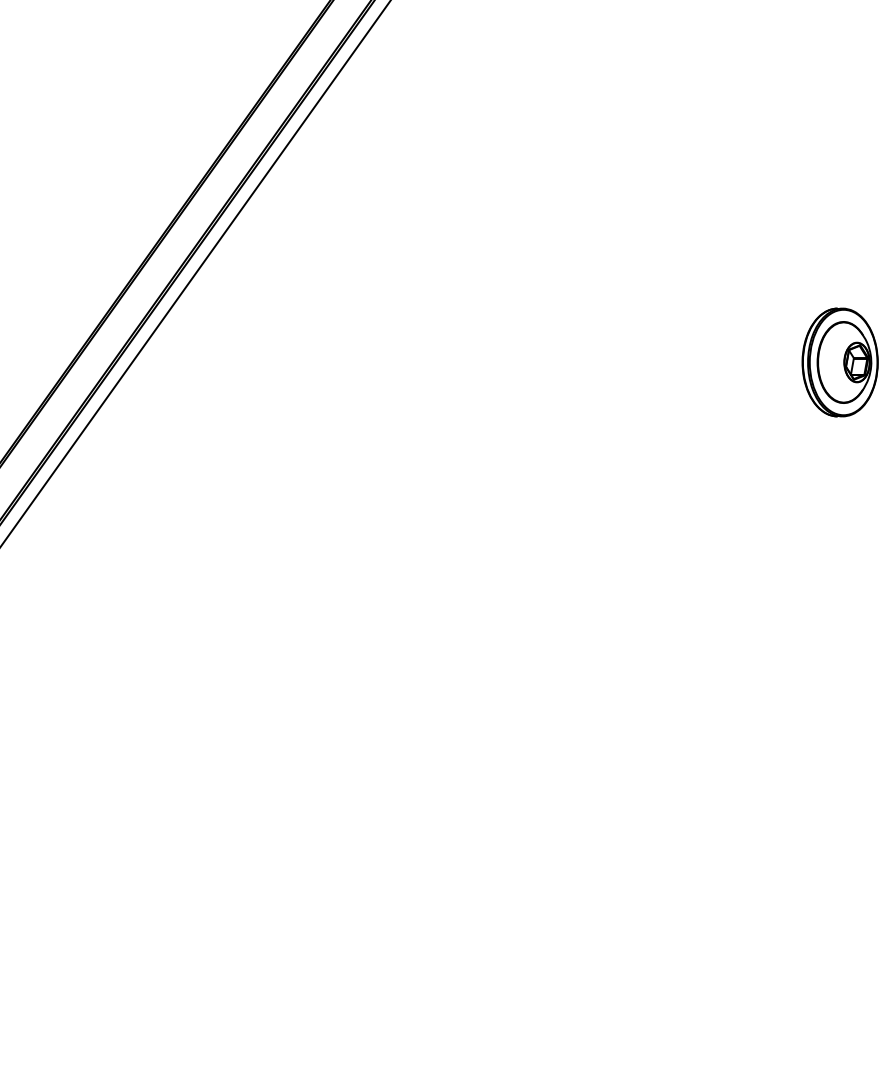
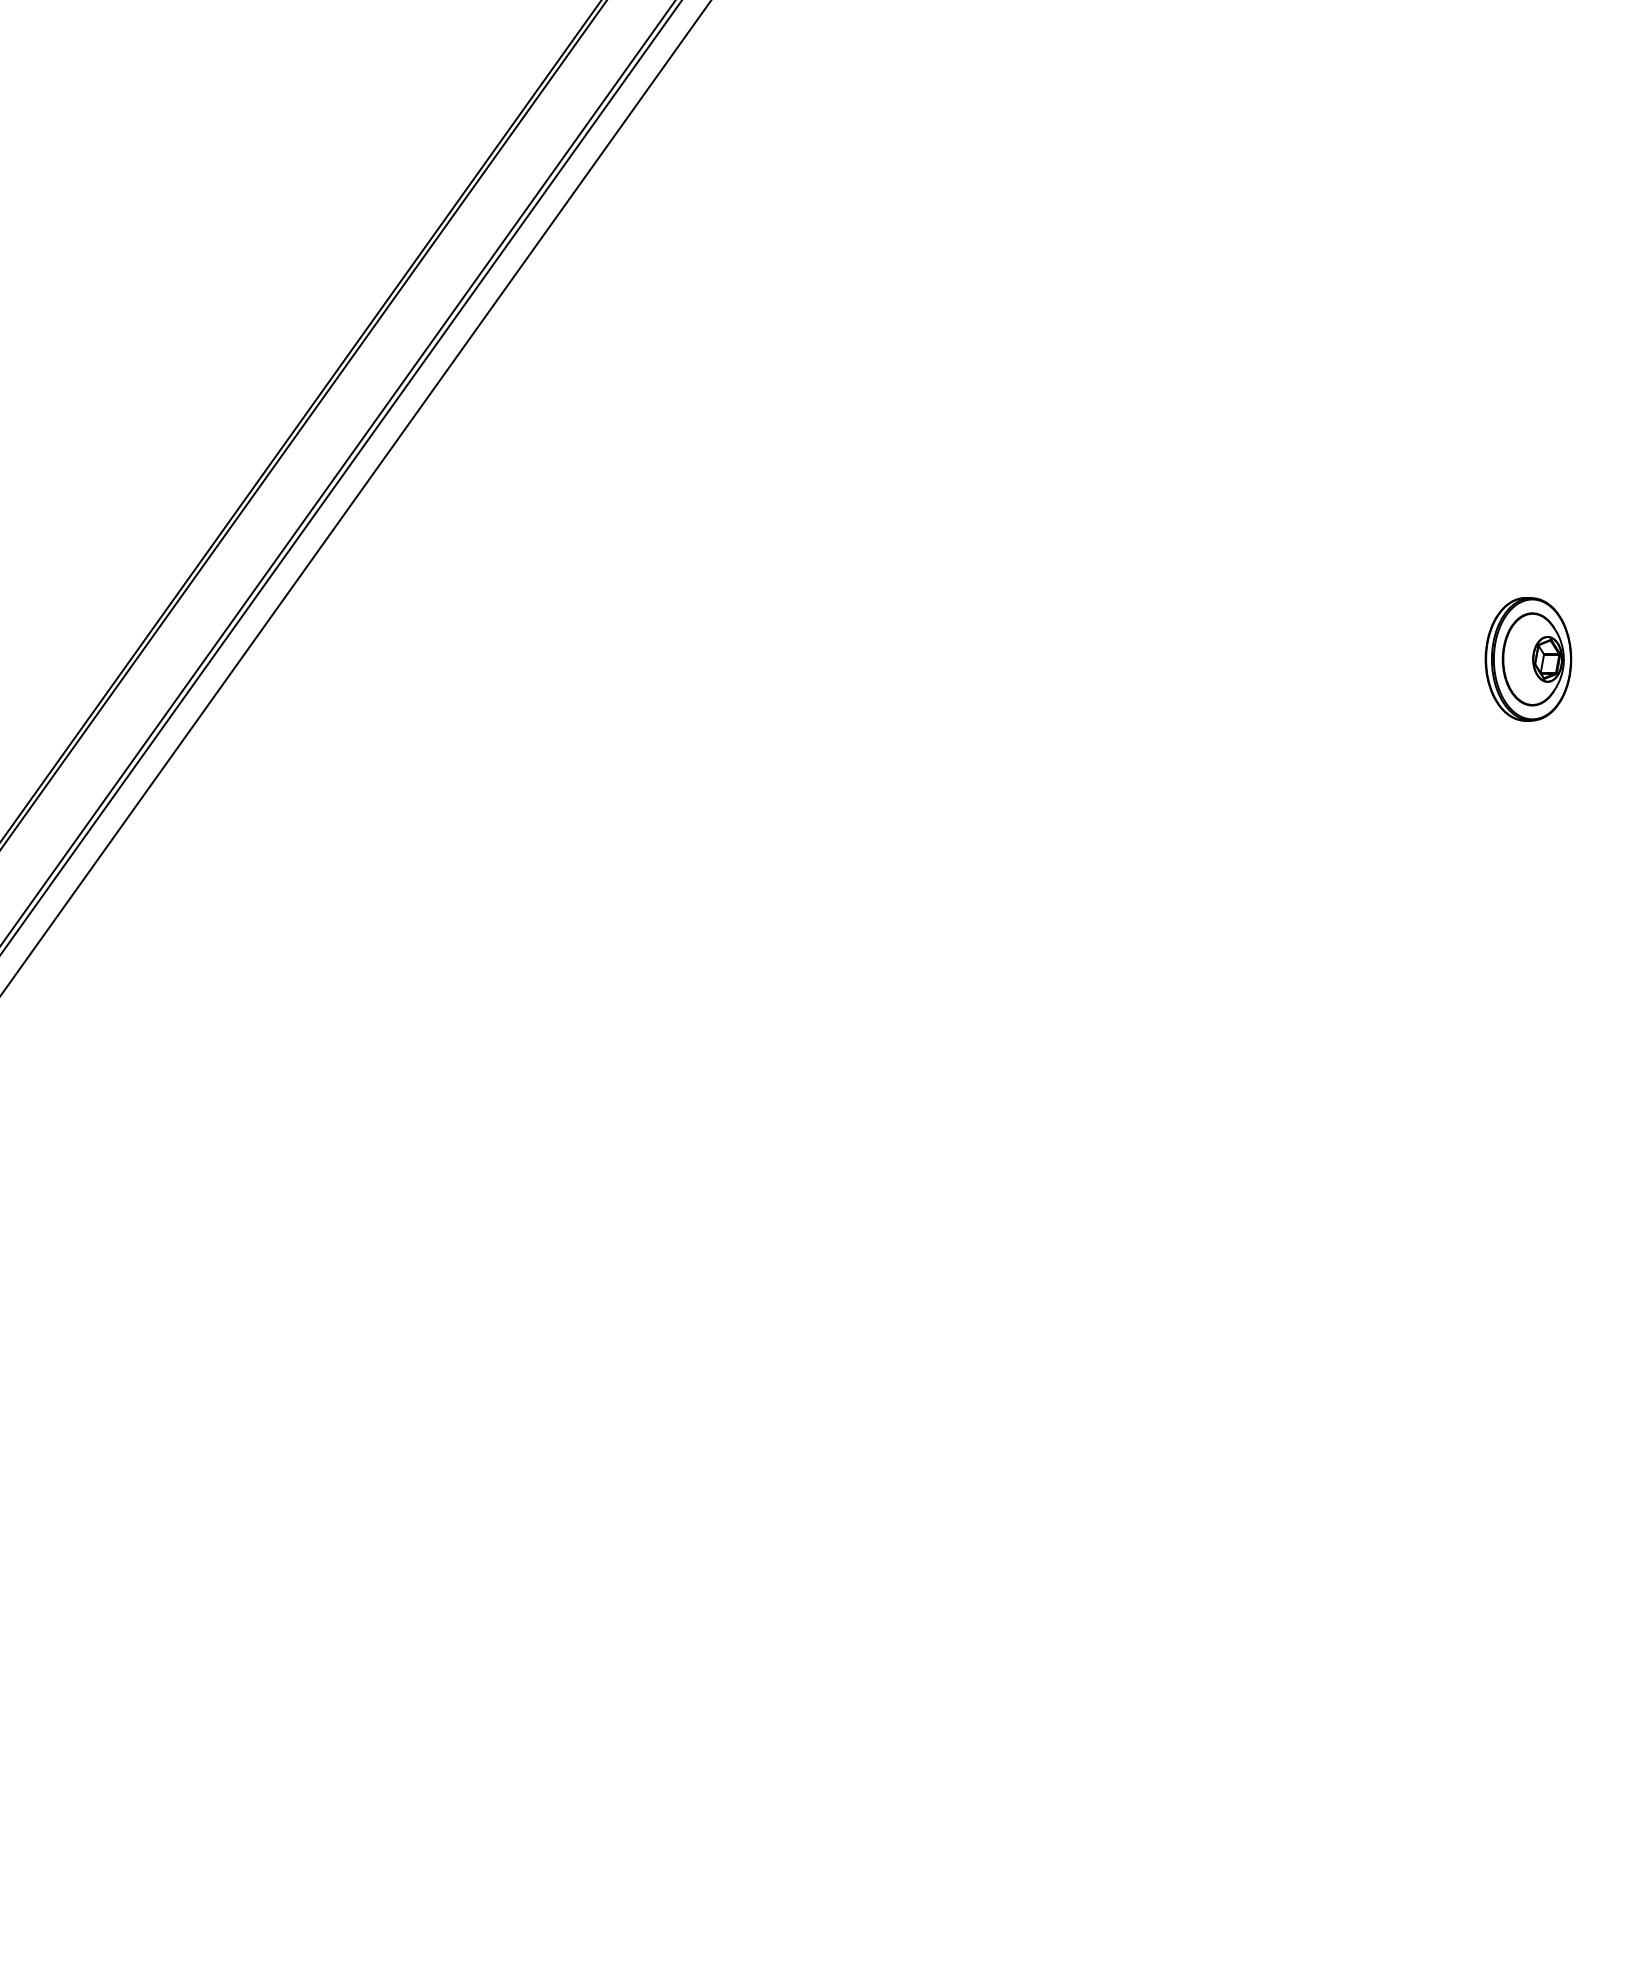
part: (839, 361) -> (1527, 657), size x0.62

